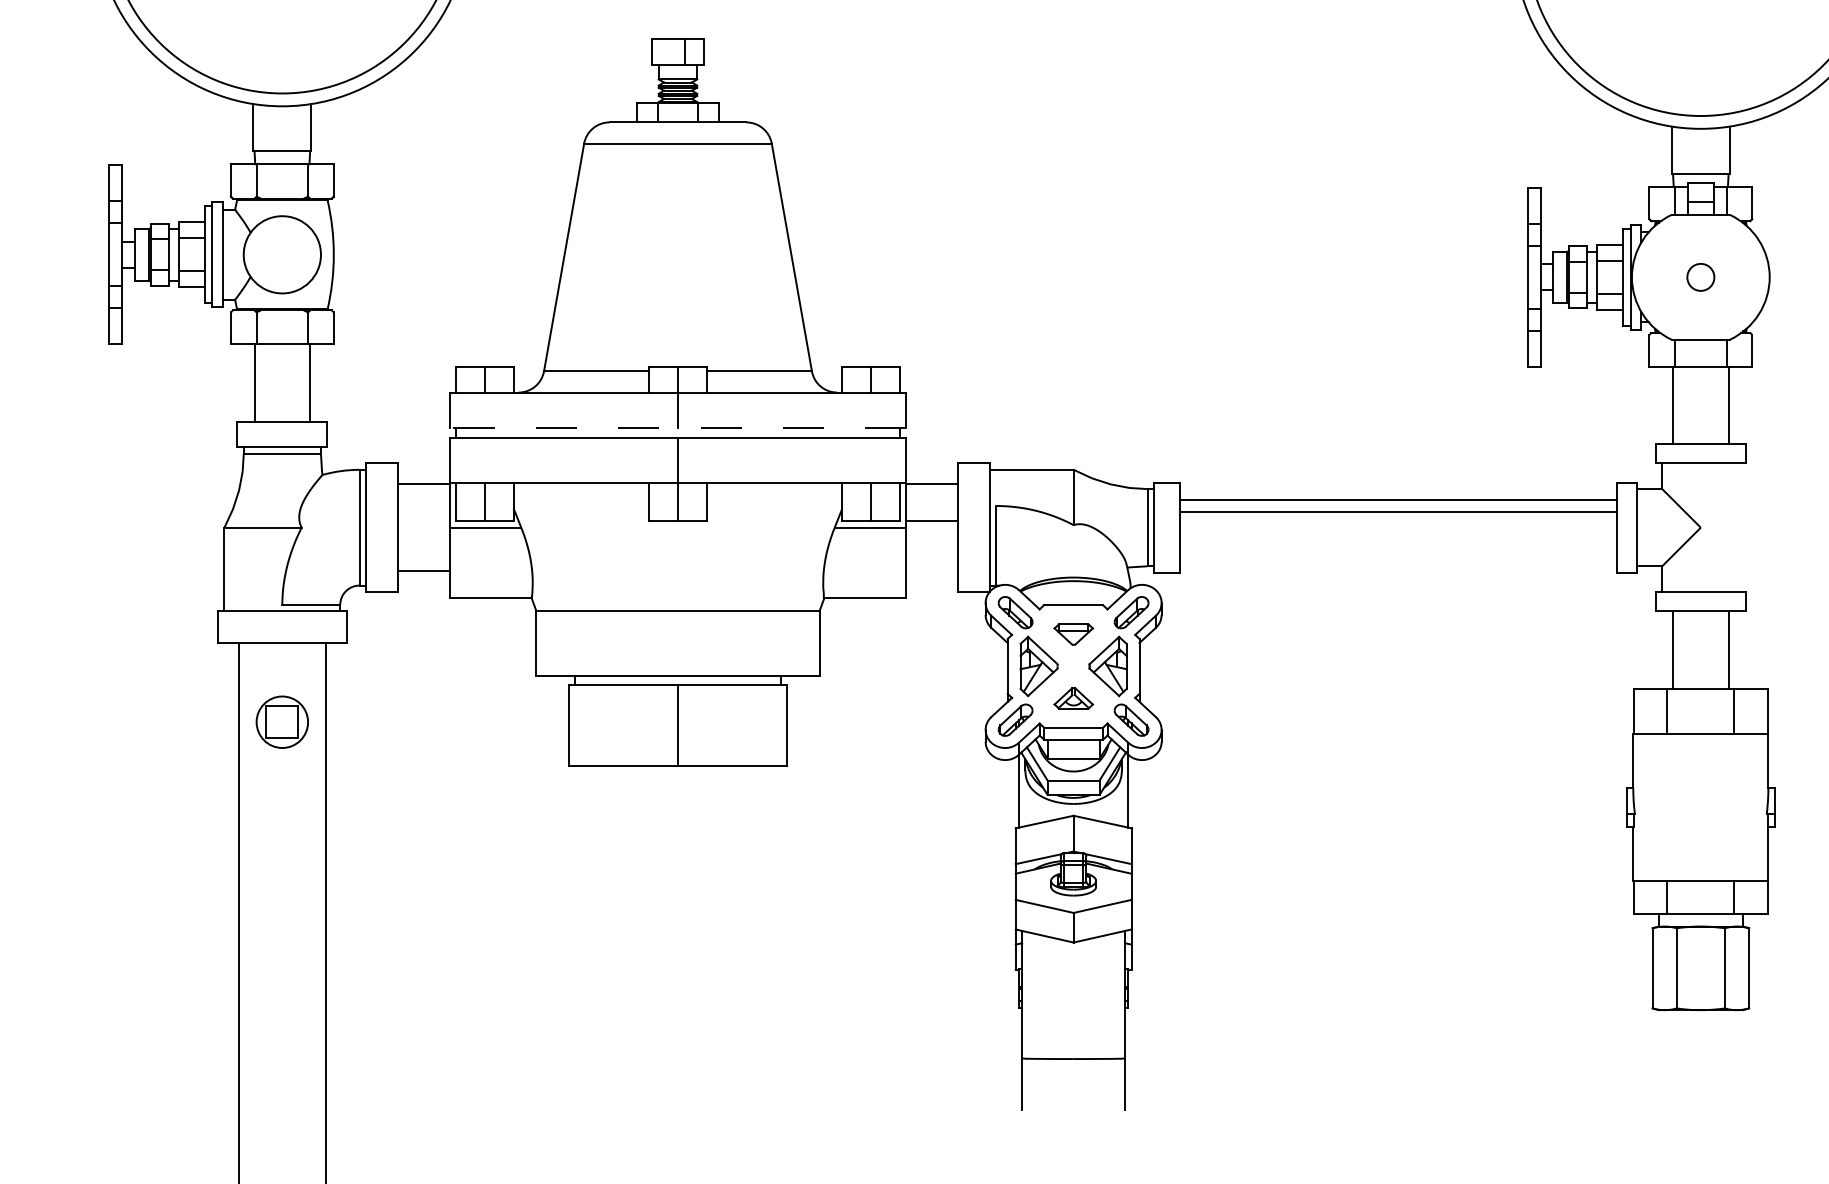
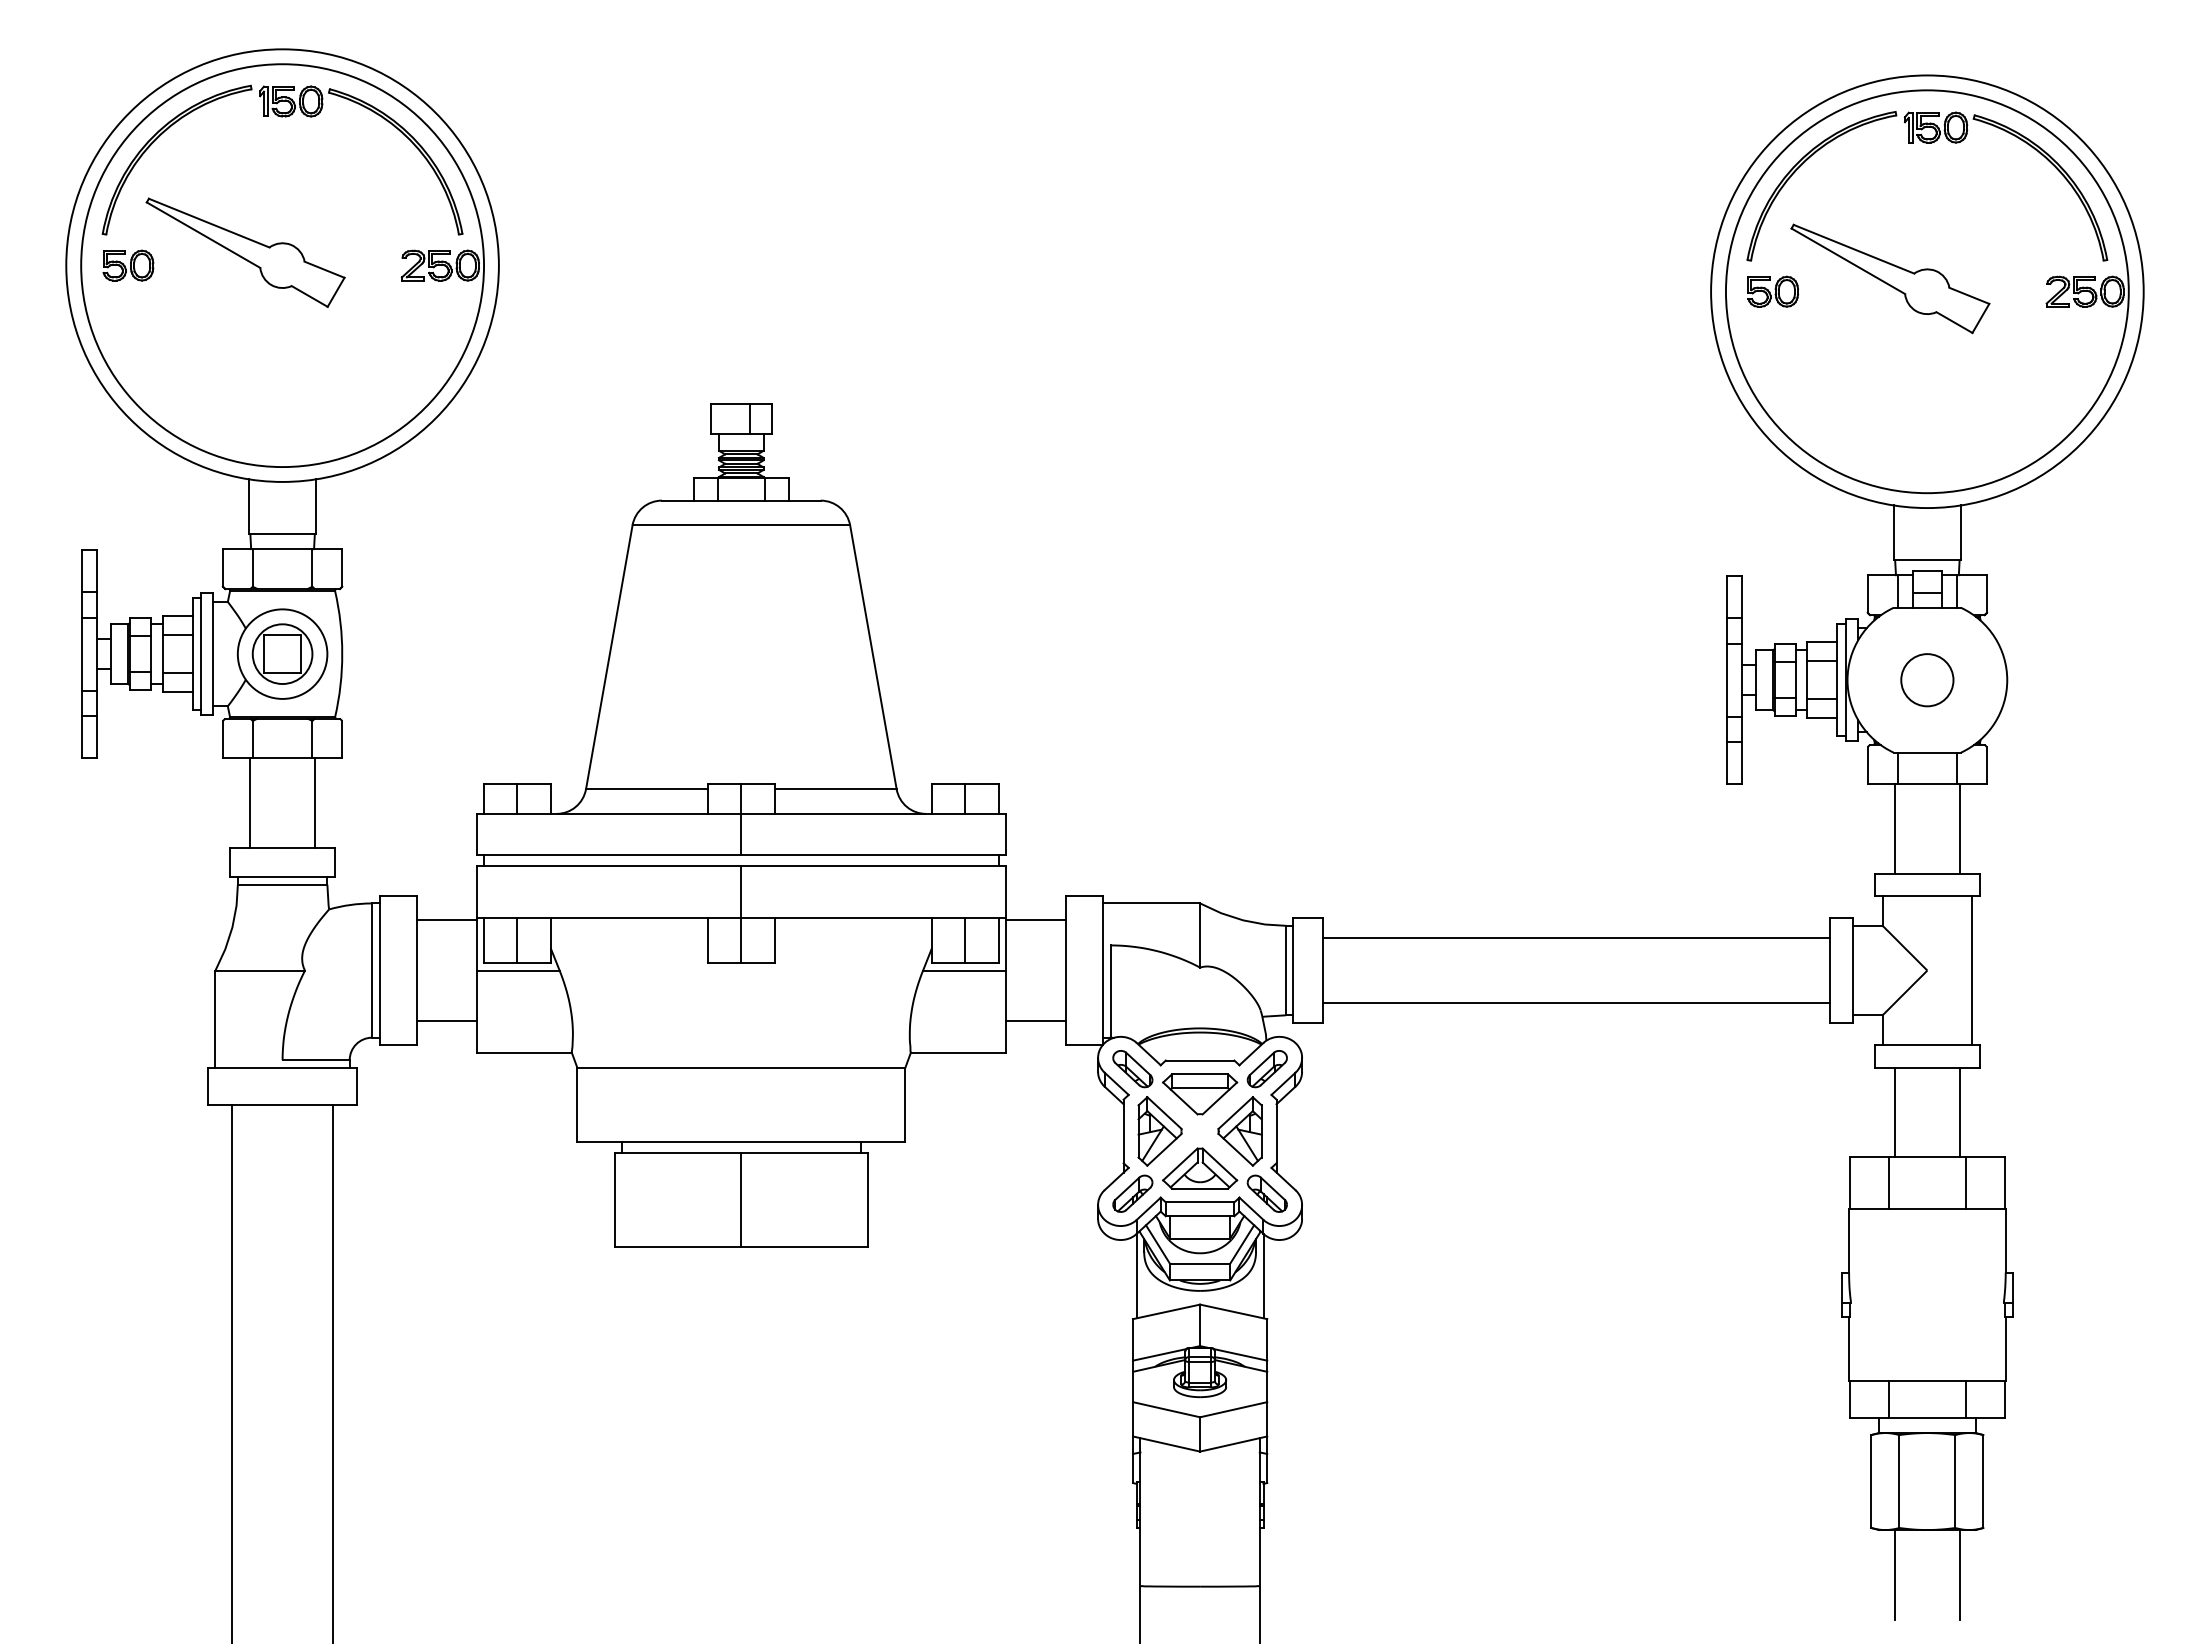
circle: (1700, 277) -> (1927, 680), size x1.67
line: (678, 428) -> (741, 855), dashed -> solid
line: (1398, 511) -> (1576, 1002), moved
line: (931, 520) -> (1035, 1020), moved
line: (1739, 527) -> (1972, 970), added
part: (1073, 634) -> (1200, 1094), size x1.67
part: (1073, 698) -> (1200, 1168), size x1.67
part: (282, 721) -> (282, 653), moved
line: (1673, 1048) -> (1895, 1574), added
line: (1728, 1048) -> (1959, 1574), added

